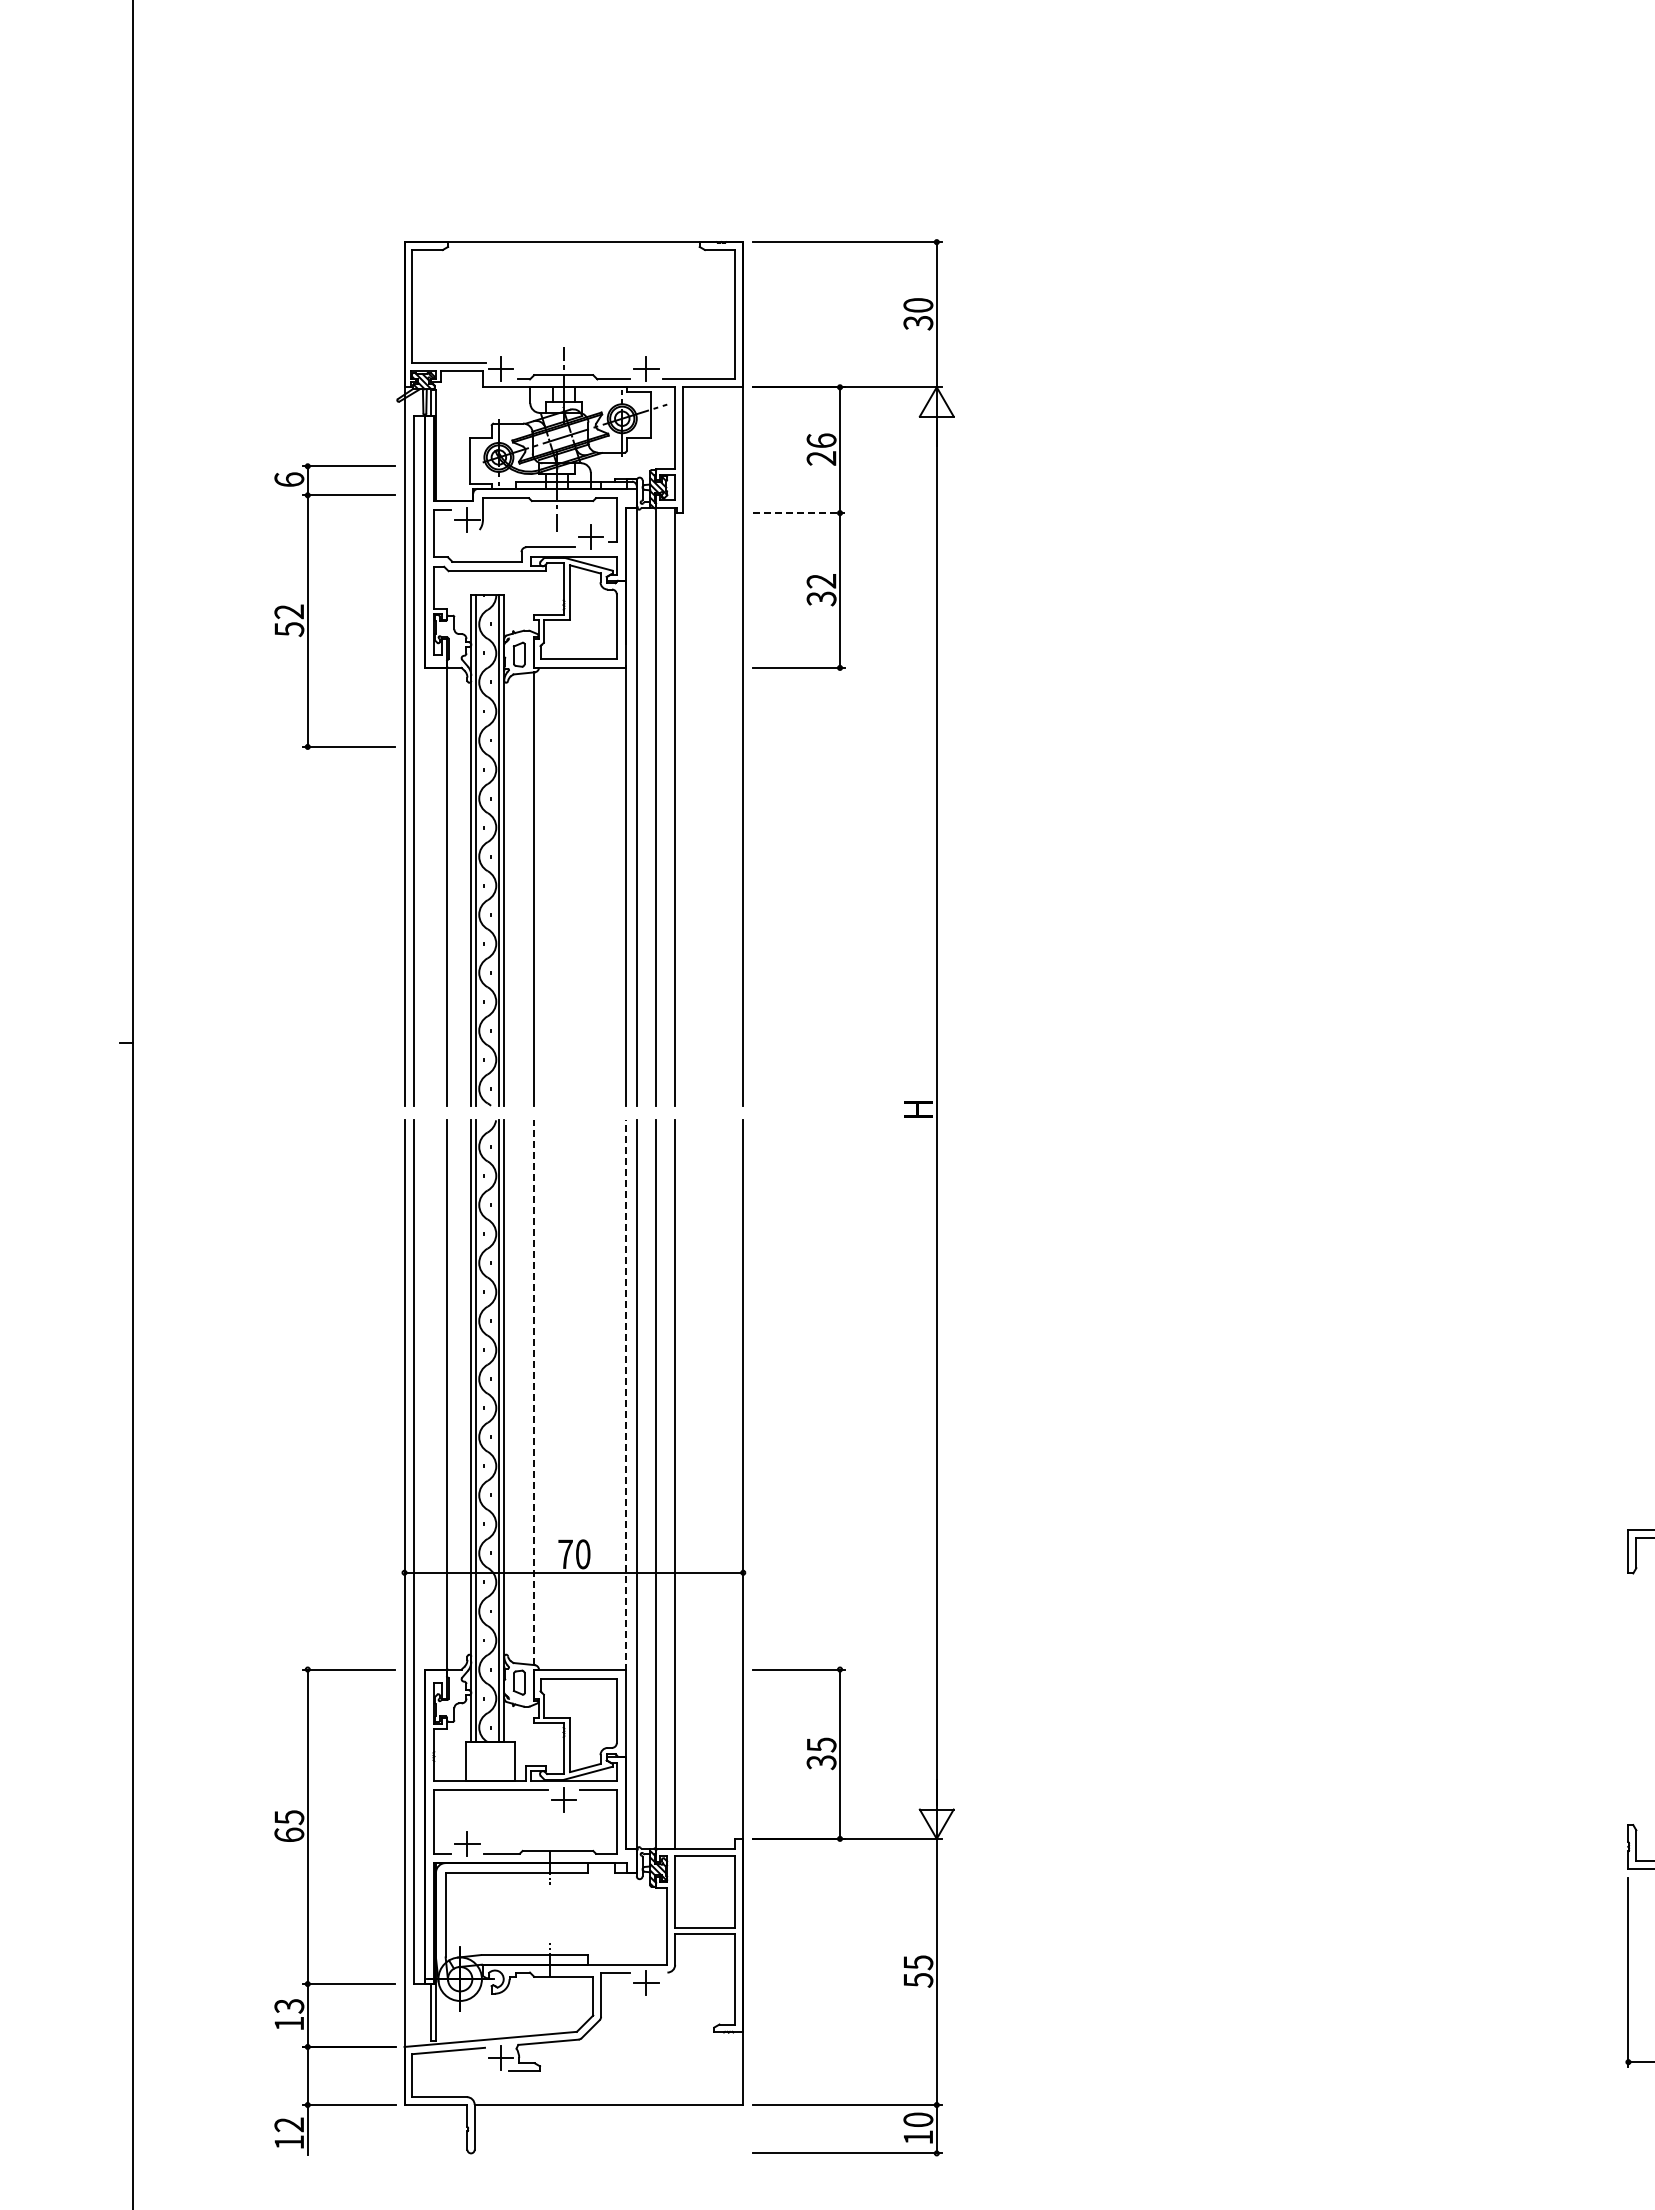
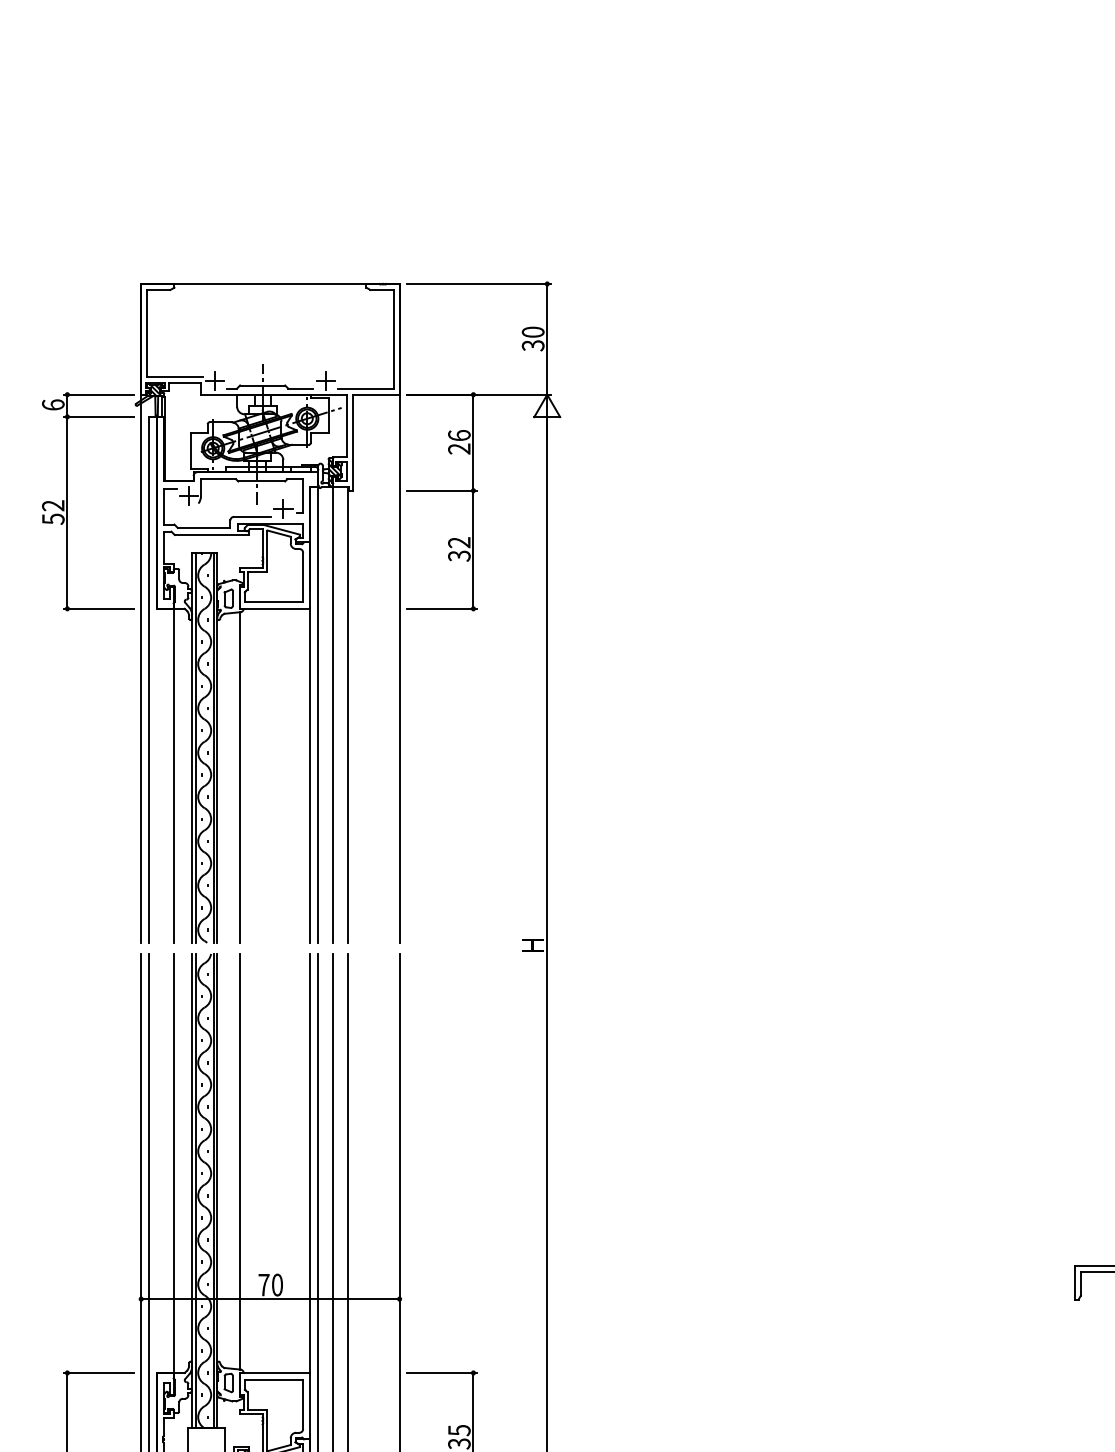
line: (798, 513) -> (441, 491), dashed -> solid
part: (308, 606) -> (67, 501), moved
line: (534, 1392) -> (240, 1161), dashed -> solid
line: (626, 1395) -> (310, 1163), dashed -> solid

